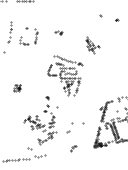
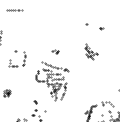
part: (58, 32) -> (55, 51), moved
part: (22, 37) -> (11, 60), moved
part: (92, 45) -> (91, 52), moved

